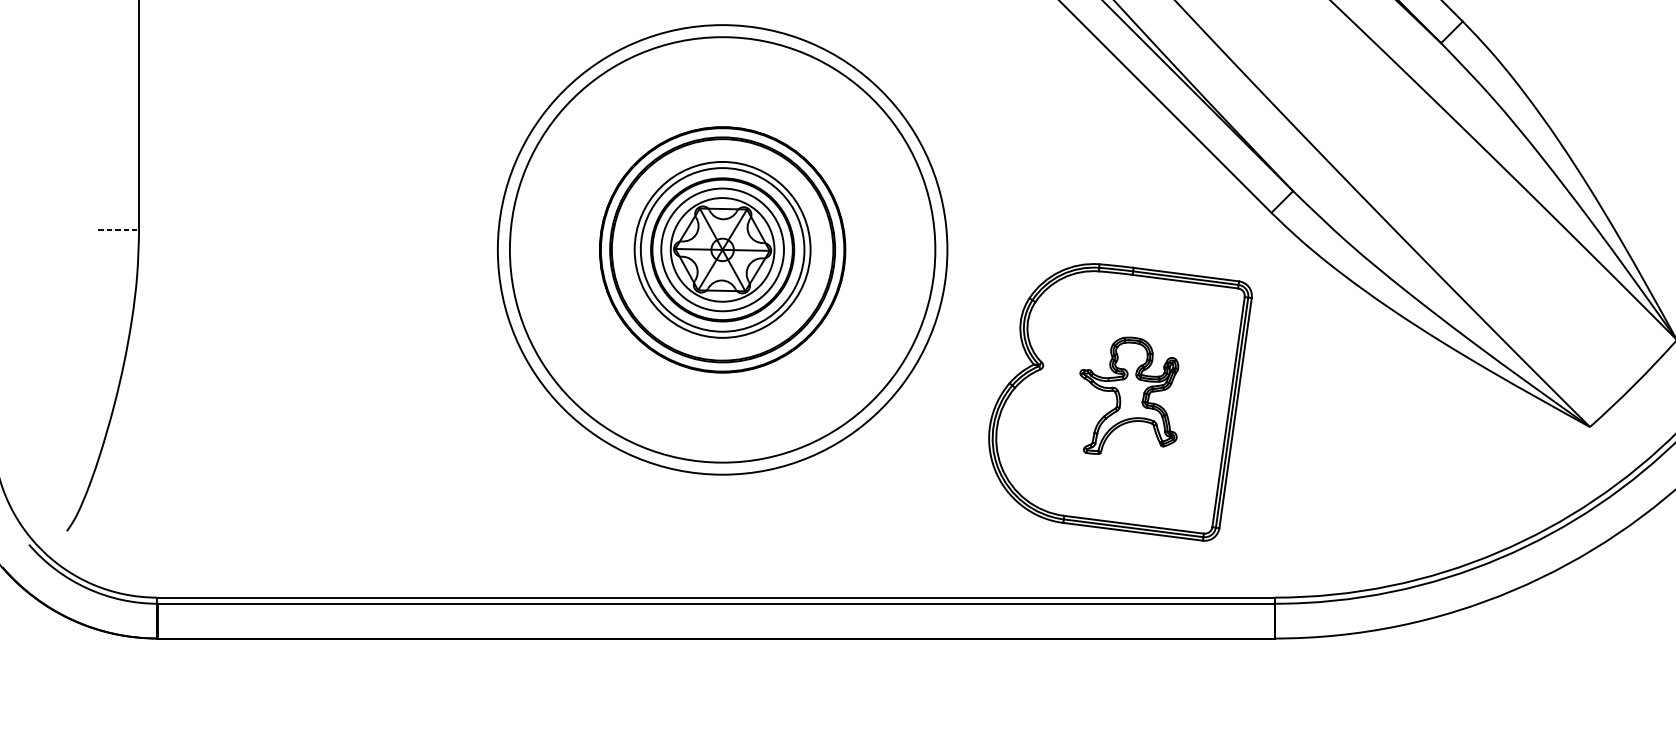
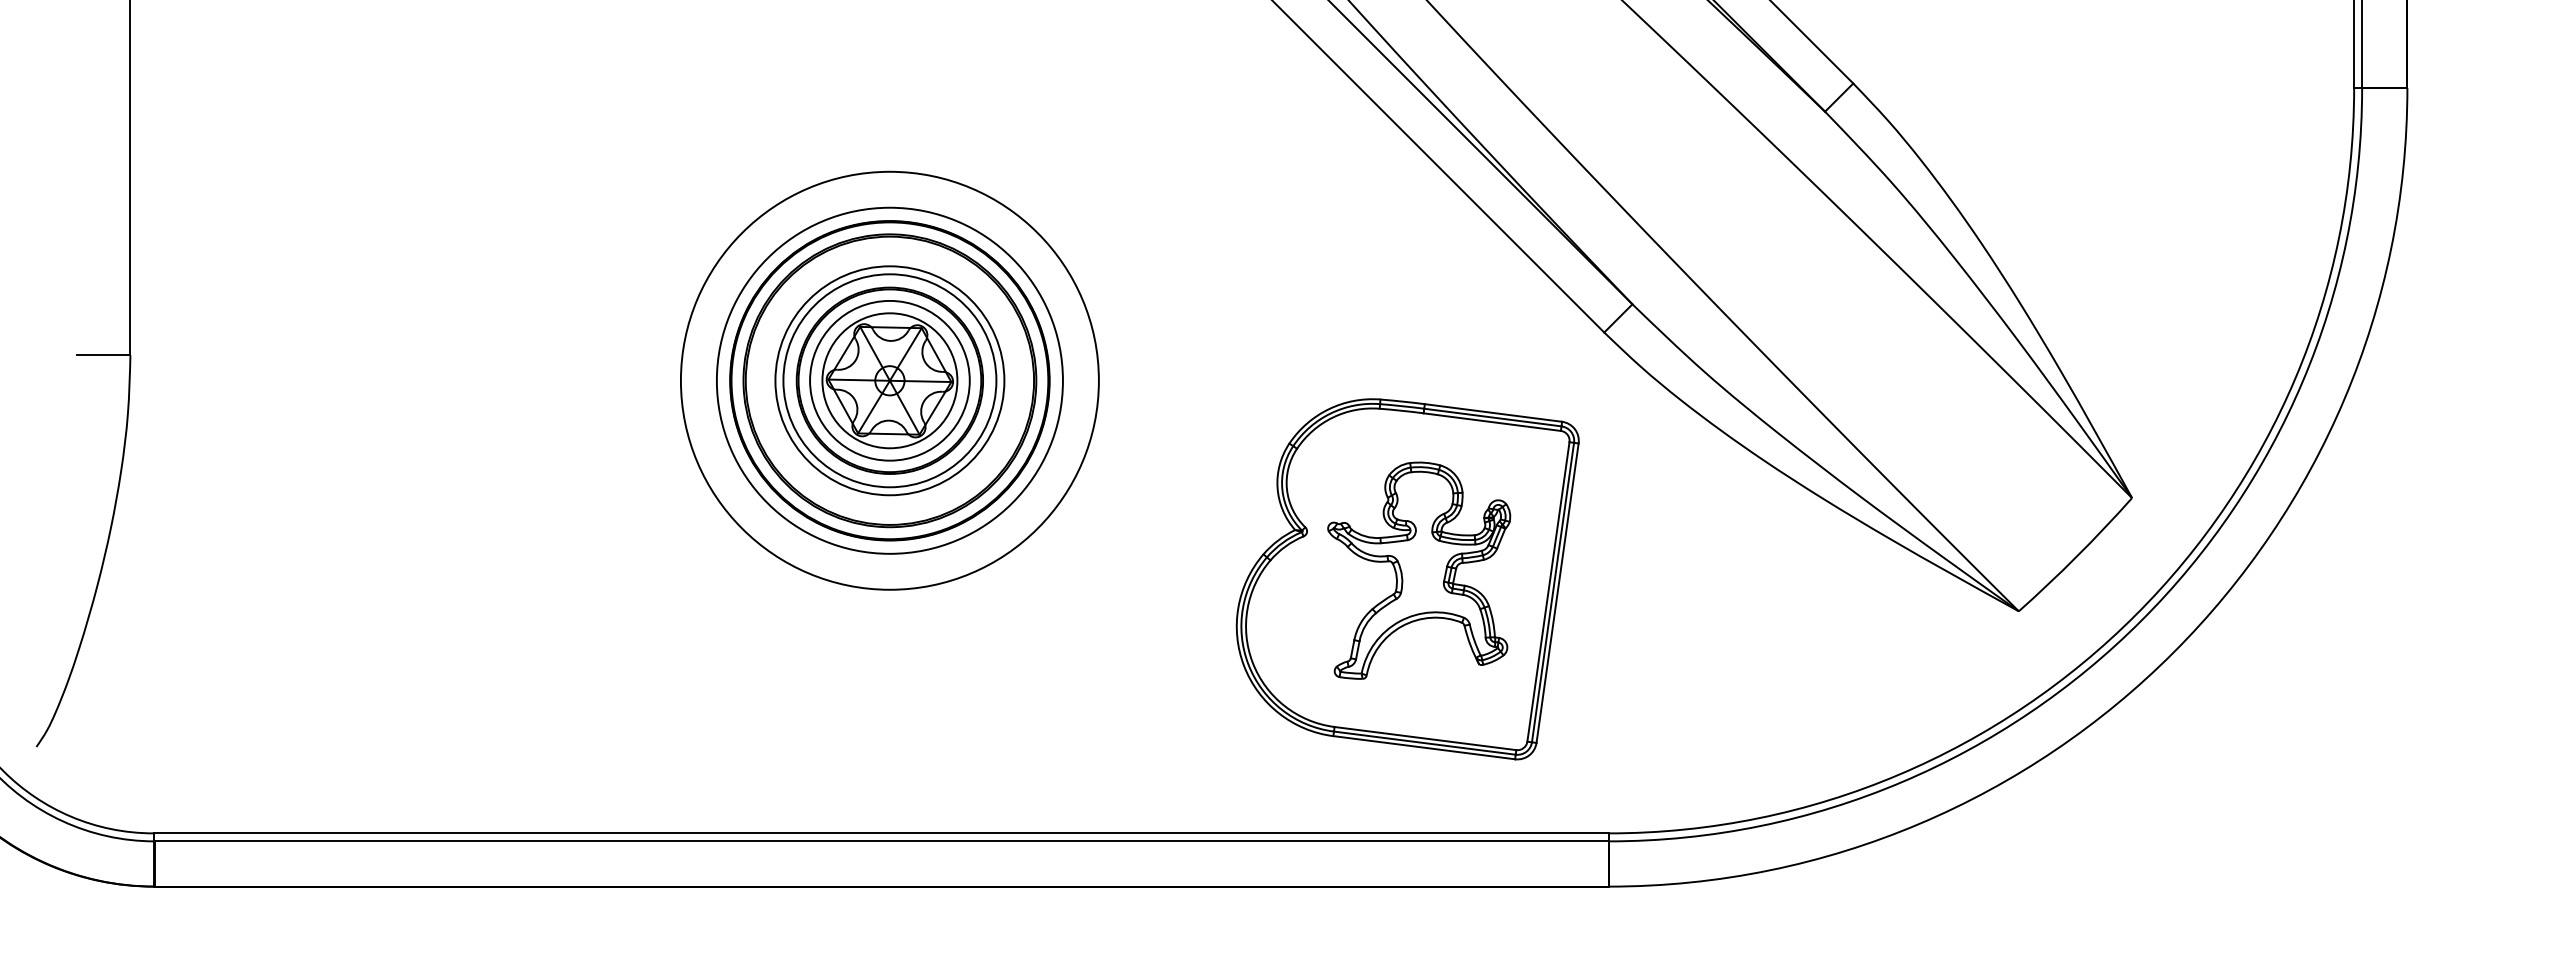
line: (118, 230) -> (103, 355), dashed -> solid
circle: (722, 249) -> (889, 380), size x0.62
circle: (722, 249) -> (889, 380), size x0.71
part: (1129, 395) -> (1419, 570), size x1.43

